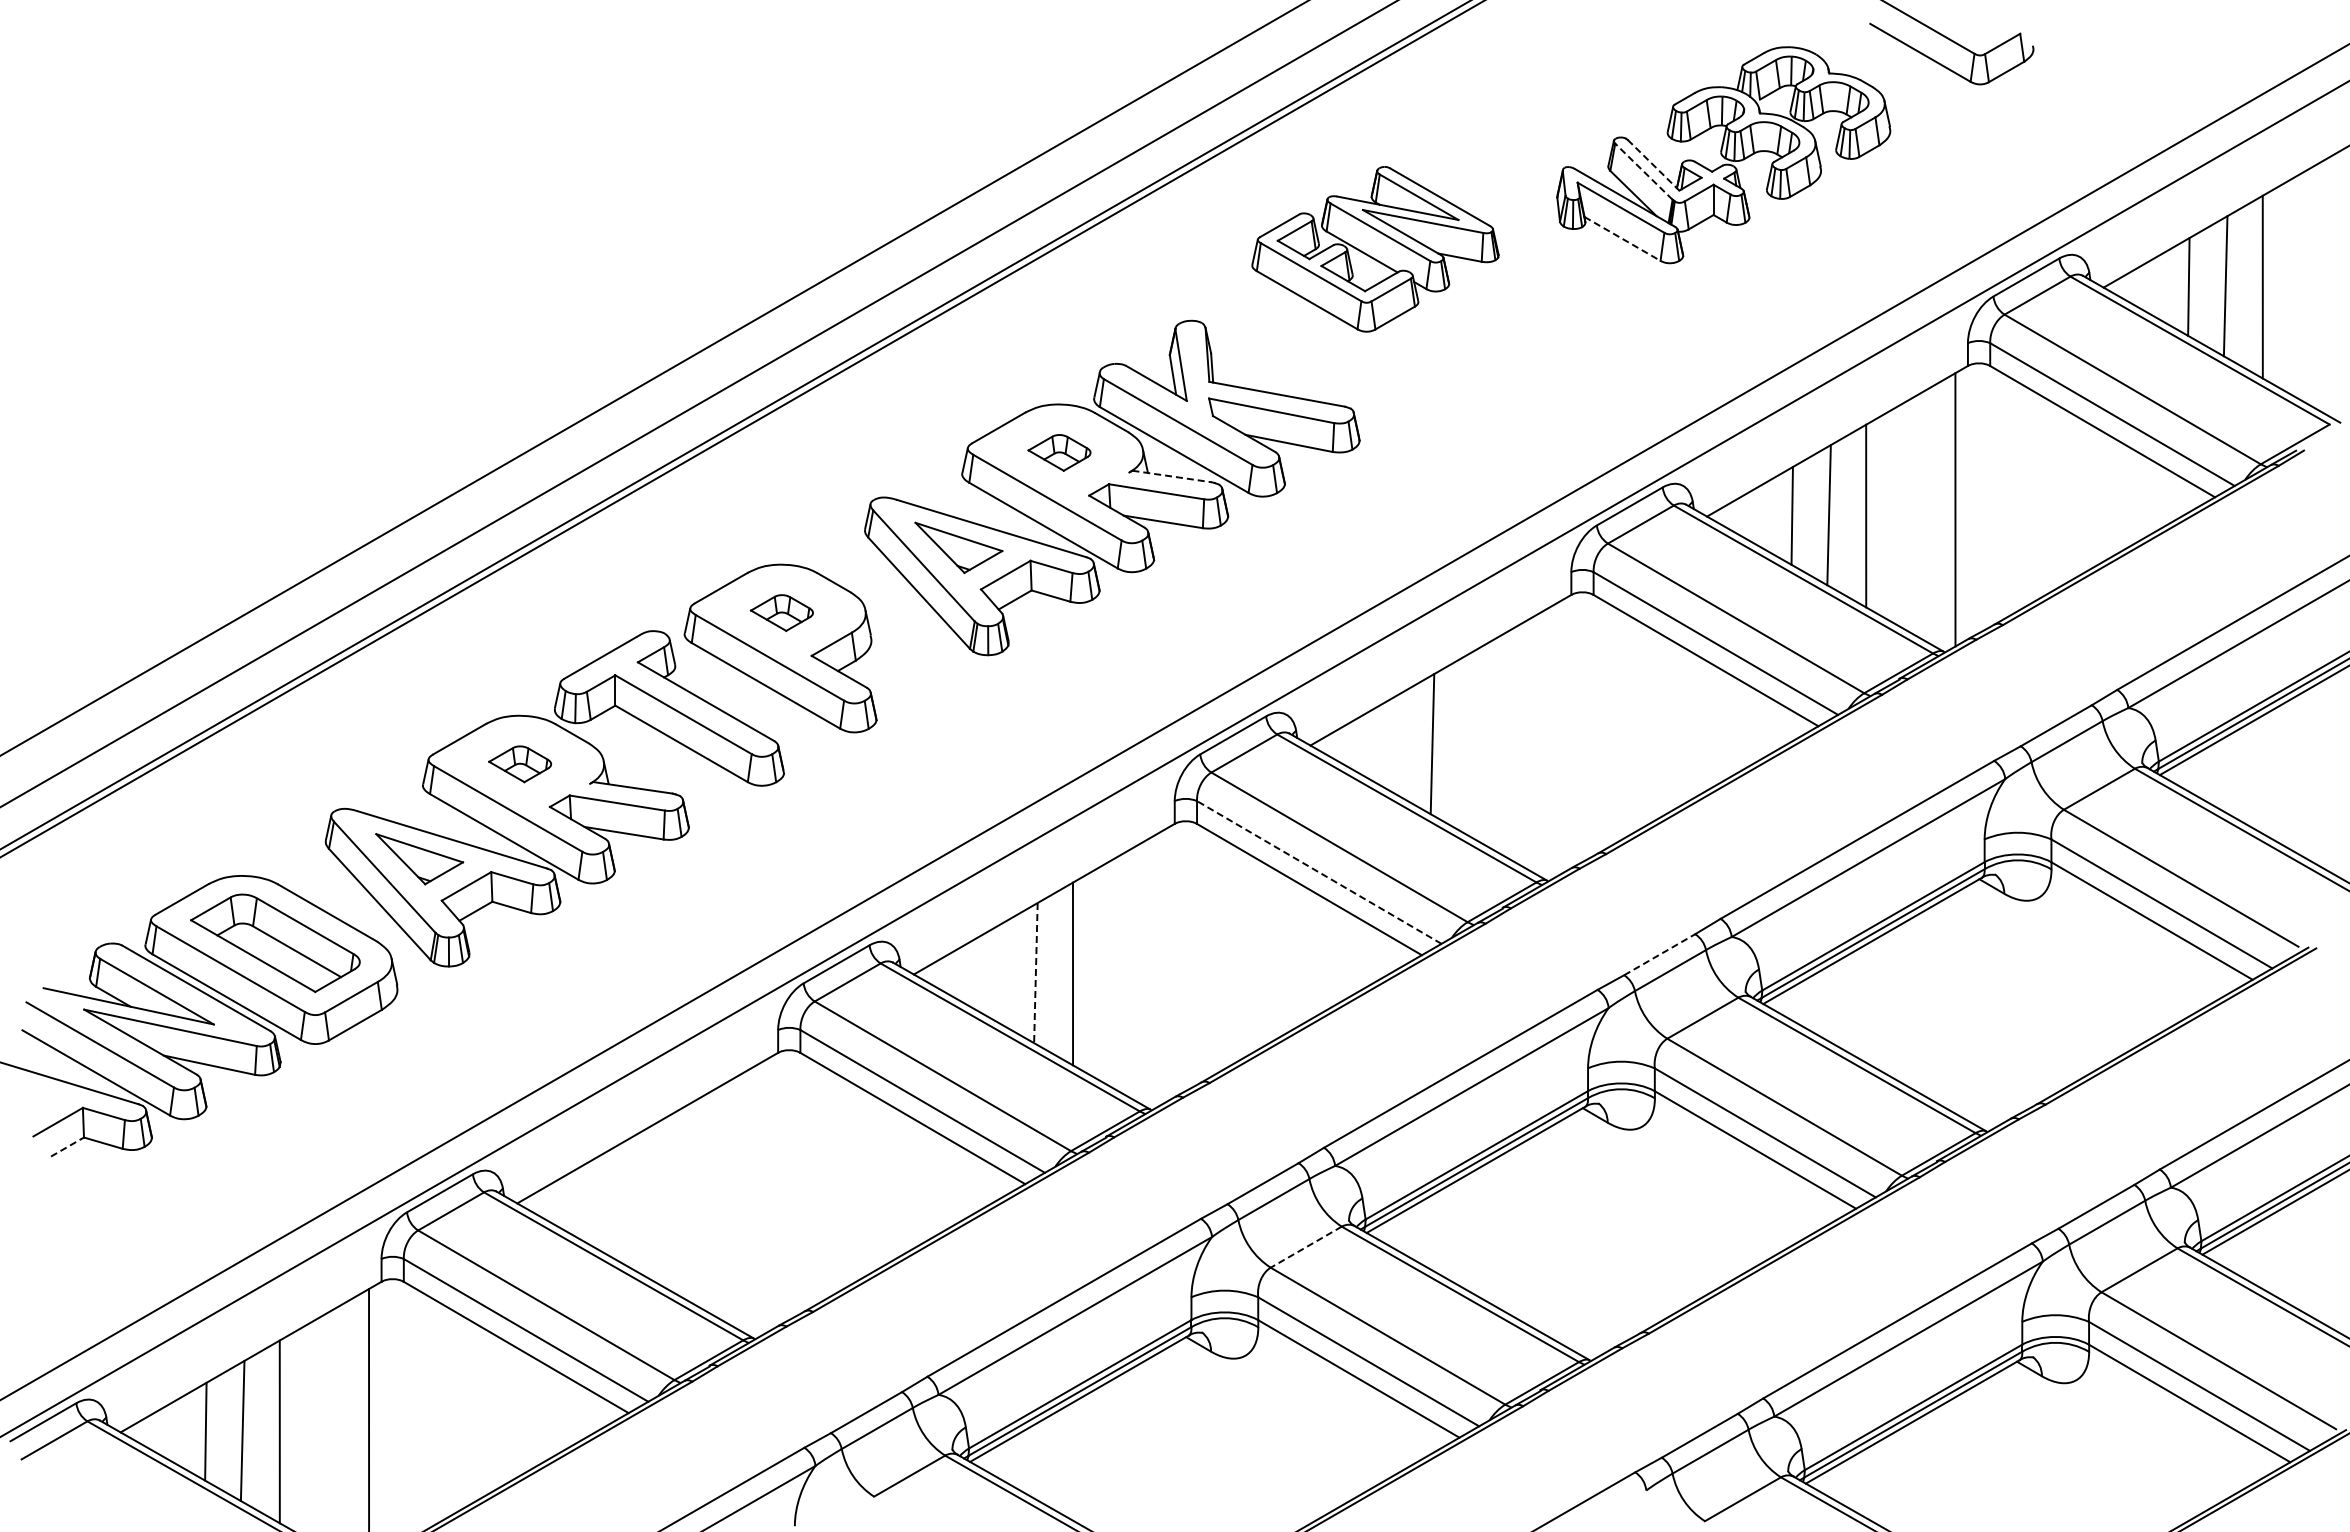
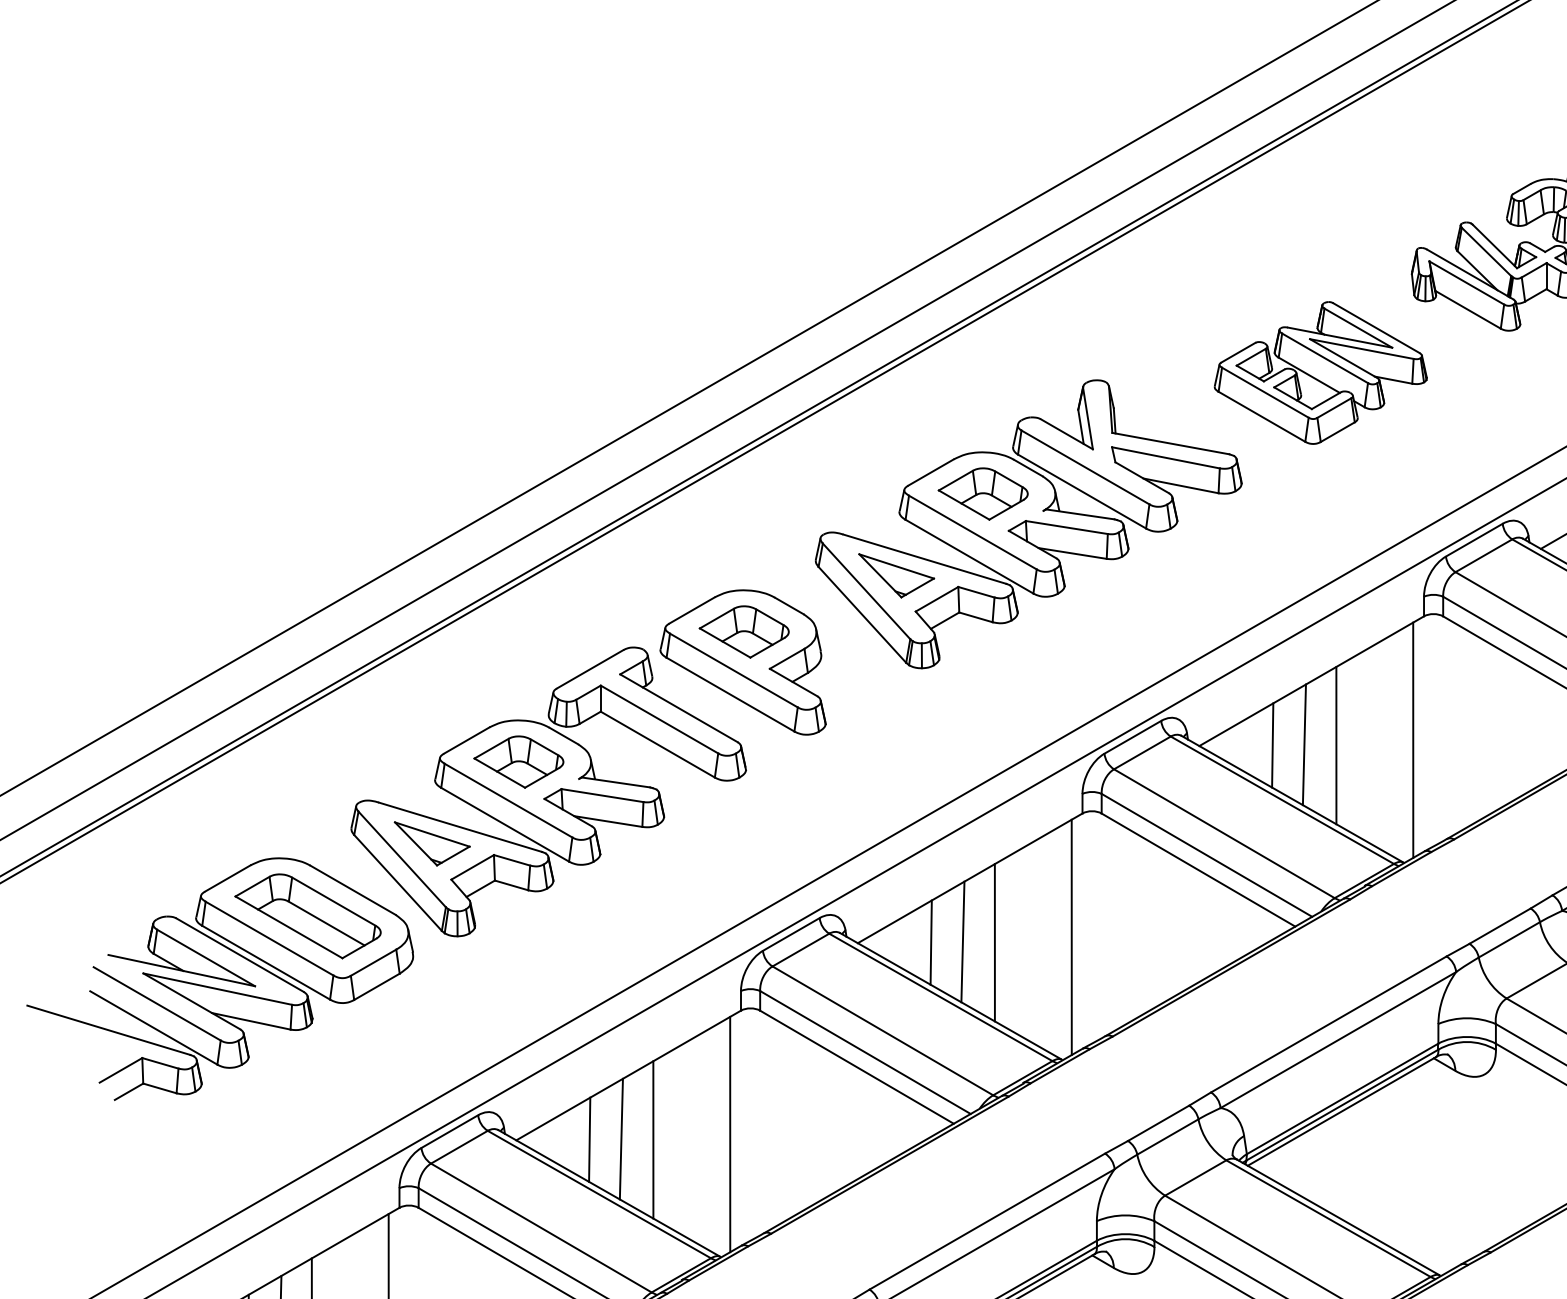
line: (1653, 165) -> (1494, 246), dashed -> solid
line: (1643, 171) -> (1486, 251), dashed -> solid
line: (1622, 238) -> (1468, 309), dashed -> solid
part: (1375, 249) -> (1320, 373), moved
part: (1059, 452) -> (983, 493), size x1.67
line: (1172, 476) -> (1080, 514), dashed -> solid
part: (781, 612) -> (743, 631), size x1.67
line: (1558, 738) -> (1412, 739), added
line: (1395, 744) -> (1272, 745), added
line: (1469, 744) -> (1336, 745), added
part: (519, 764) -> (518, 762), size x1.67
line: (1319, 872) -> (1207, 855), dashed -> solid
line: (1660, 954) -> (1500, 925), dashed -> solid
line: (1162, 967) -> (1071, 937), added
line: (998, 973) -> (930, 942), added
line: (1035, 973) -> (962, 942), dashed -> solid
line: (67, 1146) -> (129, 1091), dashed -> solid
line: (765, 1196) -> (730, 1134), added
line: (639, 1201) -> (621, 1138), added
line: (602, 1202) -> (589, 1139), added
line: (676, 1202) -> (653, 1139), added
line: (1305, 1247) -> (1195, 1178), dashed -> solid

